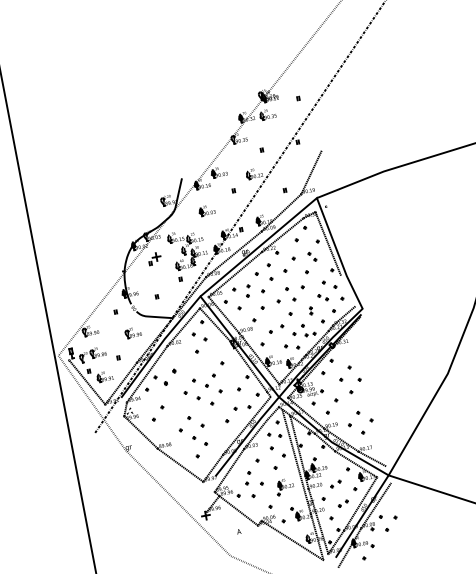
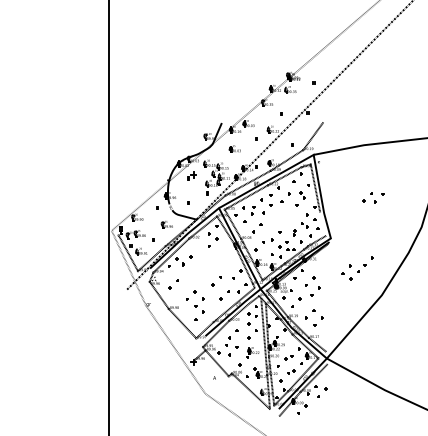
part: (290, 294) -> (373, 197), moved
part: (204, 381) -> (357, 268), moved

